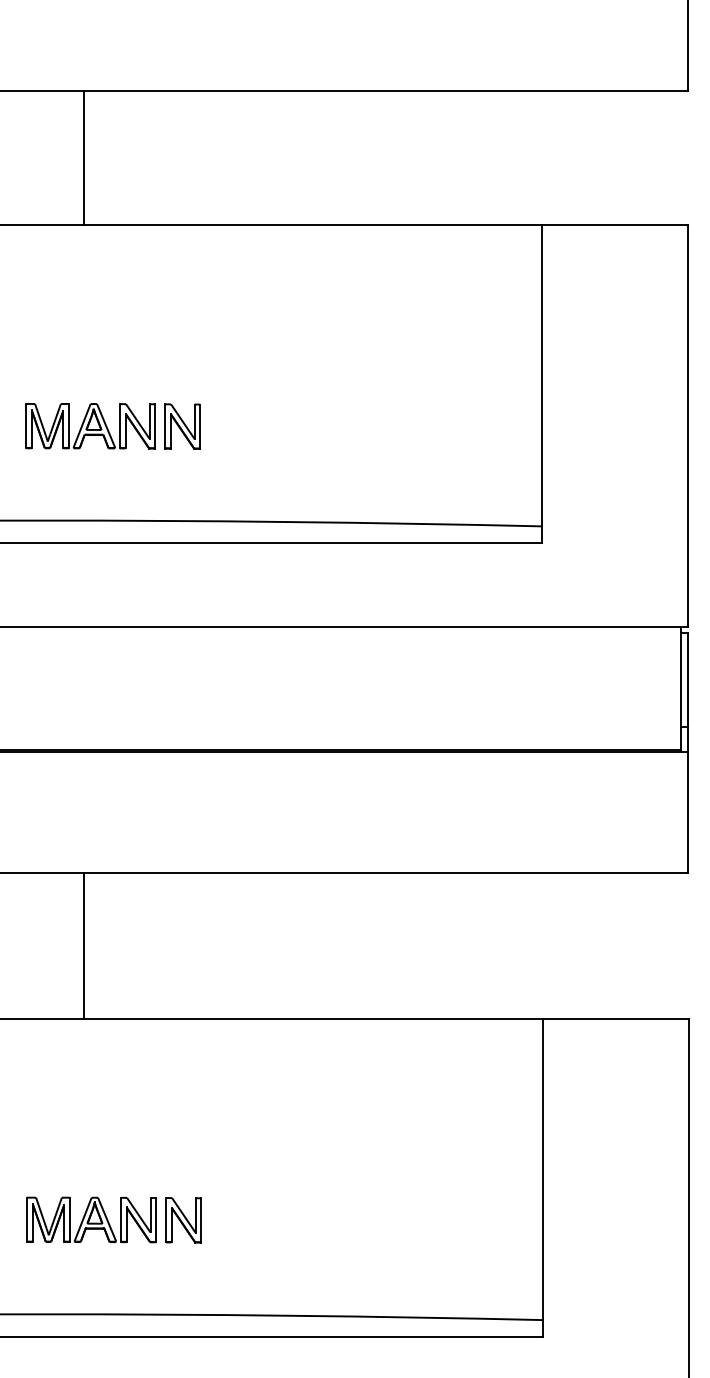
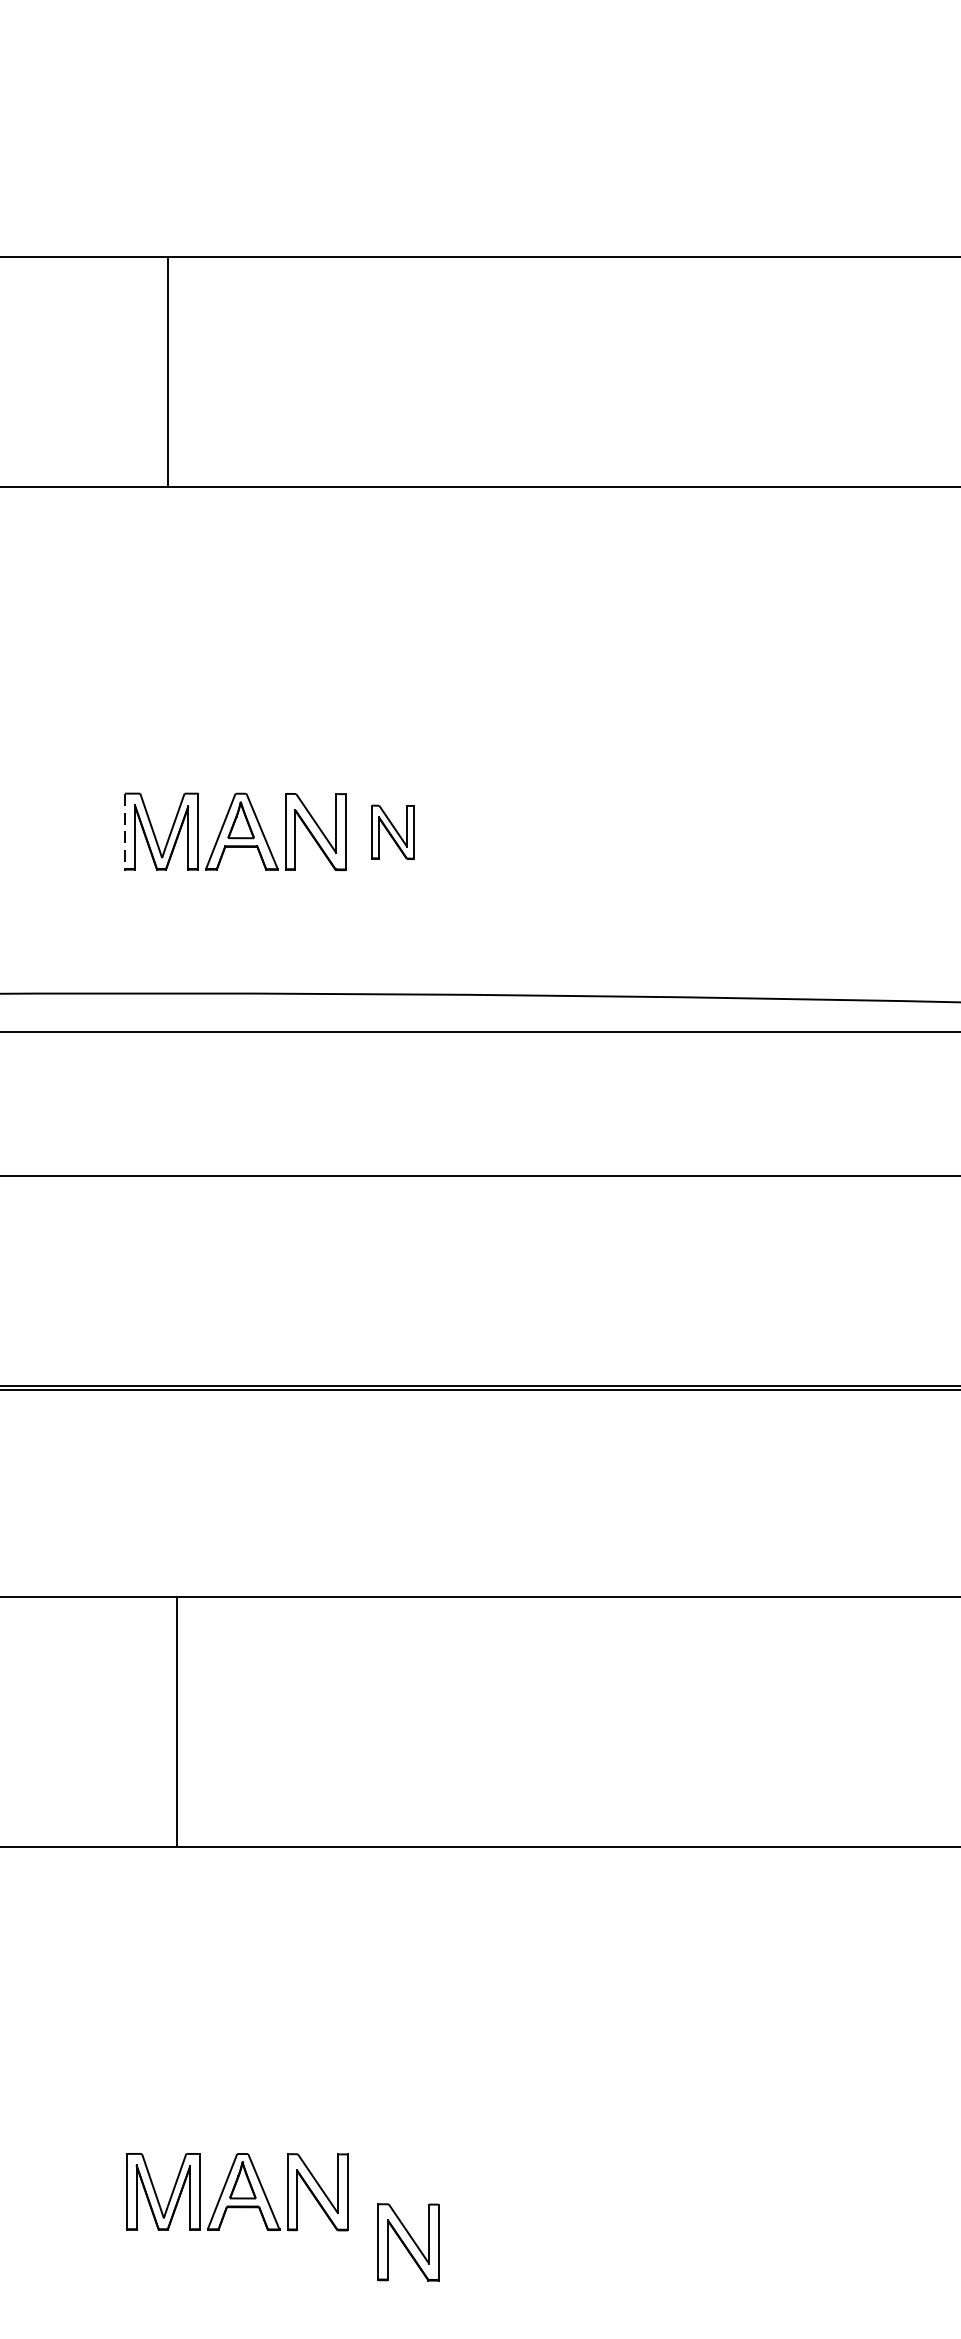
line: (84, 157) -> (168, 371), moved
line: (26, 425) -> (125, 830), solid -> dashed
part: (182, 426) -> (392, 832), size x0.7
line: (84, 945) -> (177, 1721), moved
part: (183, 1220) -> (408, 2242), moved

